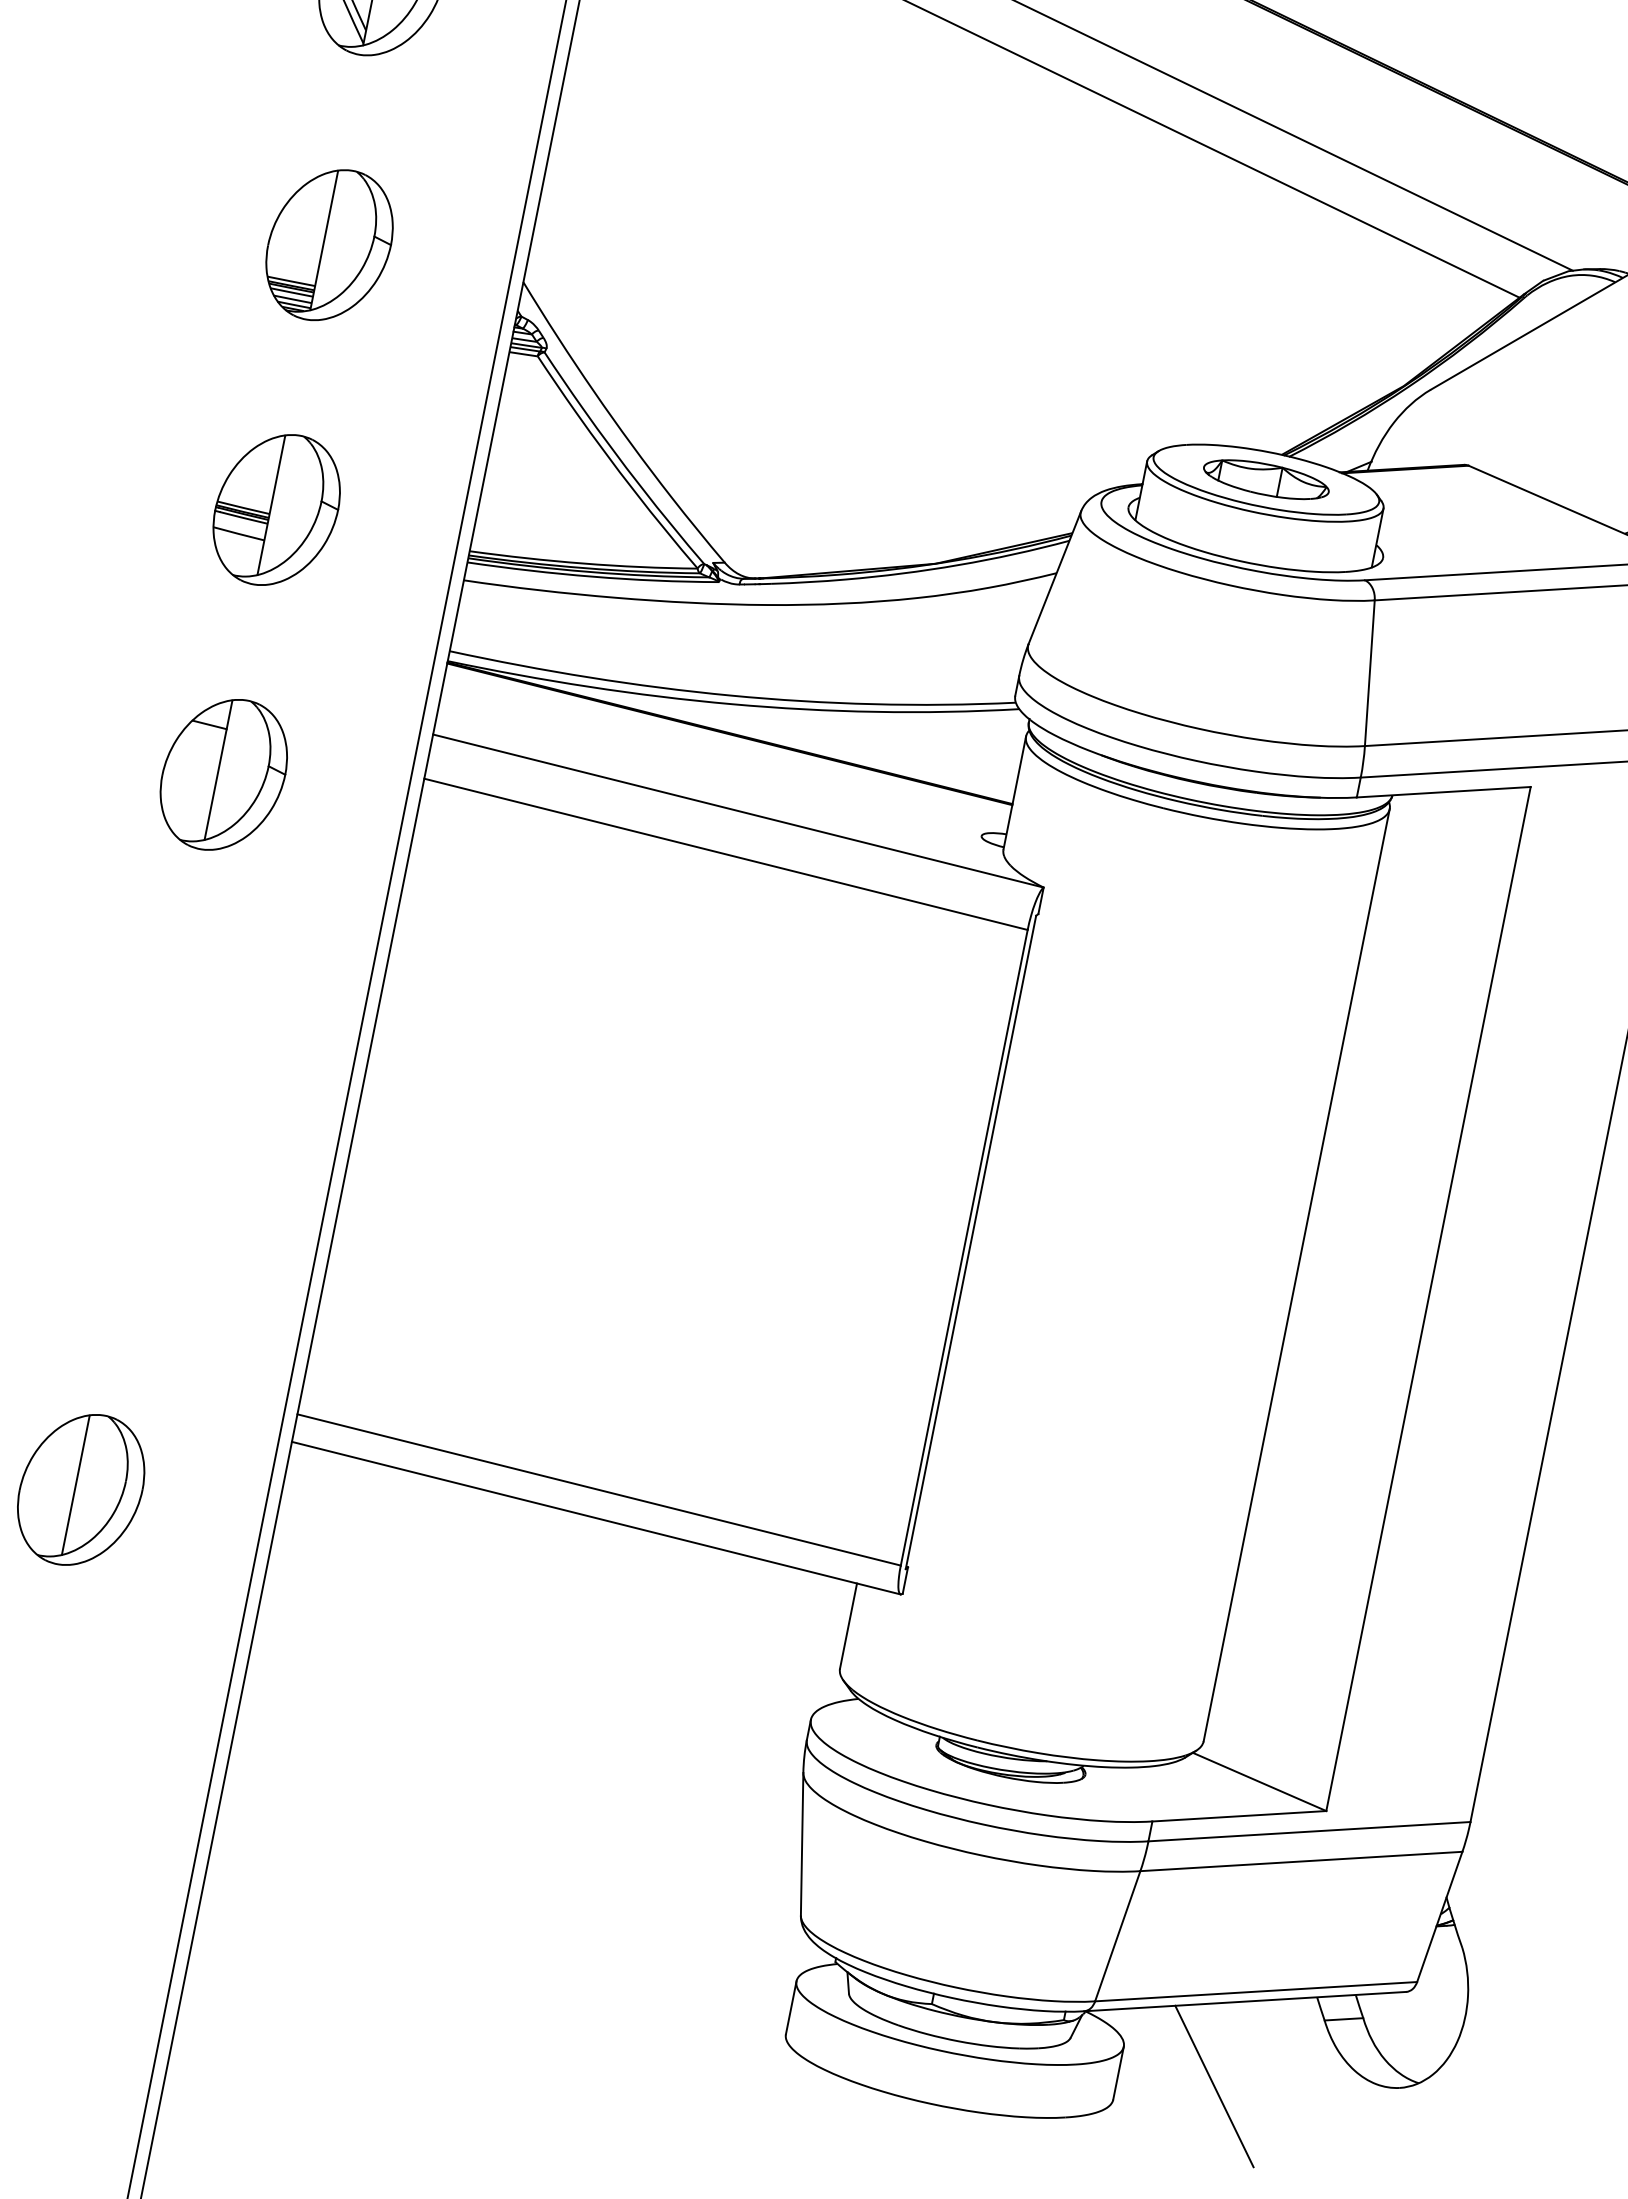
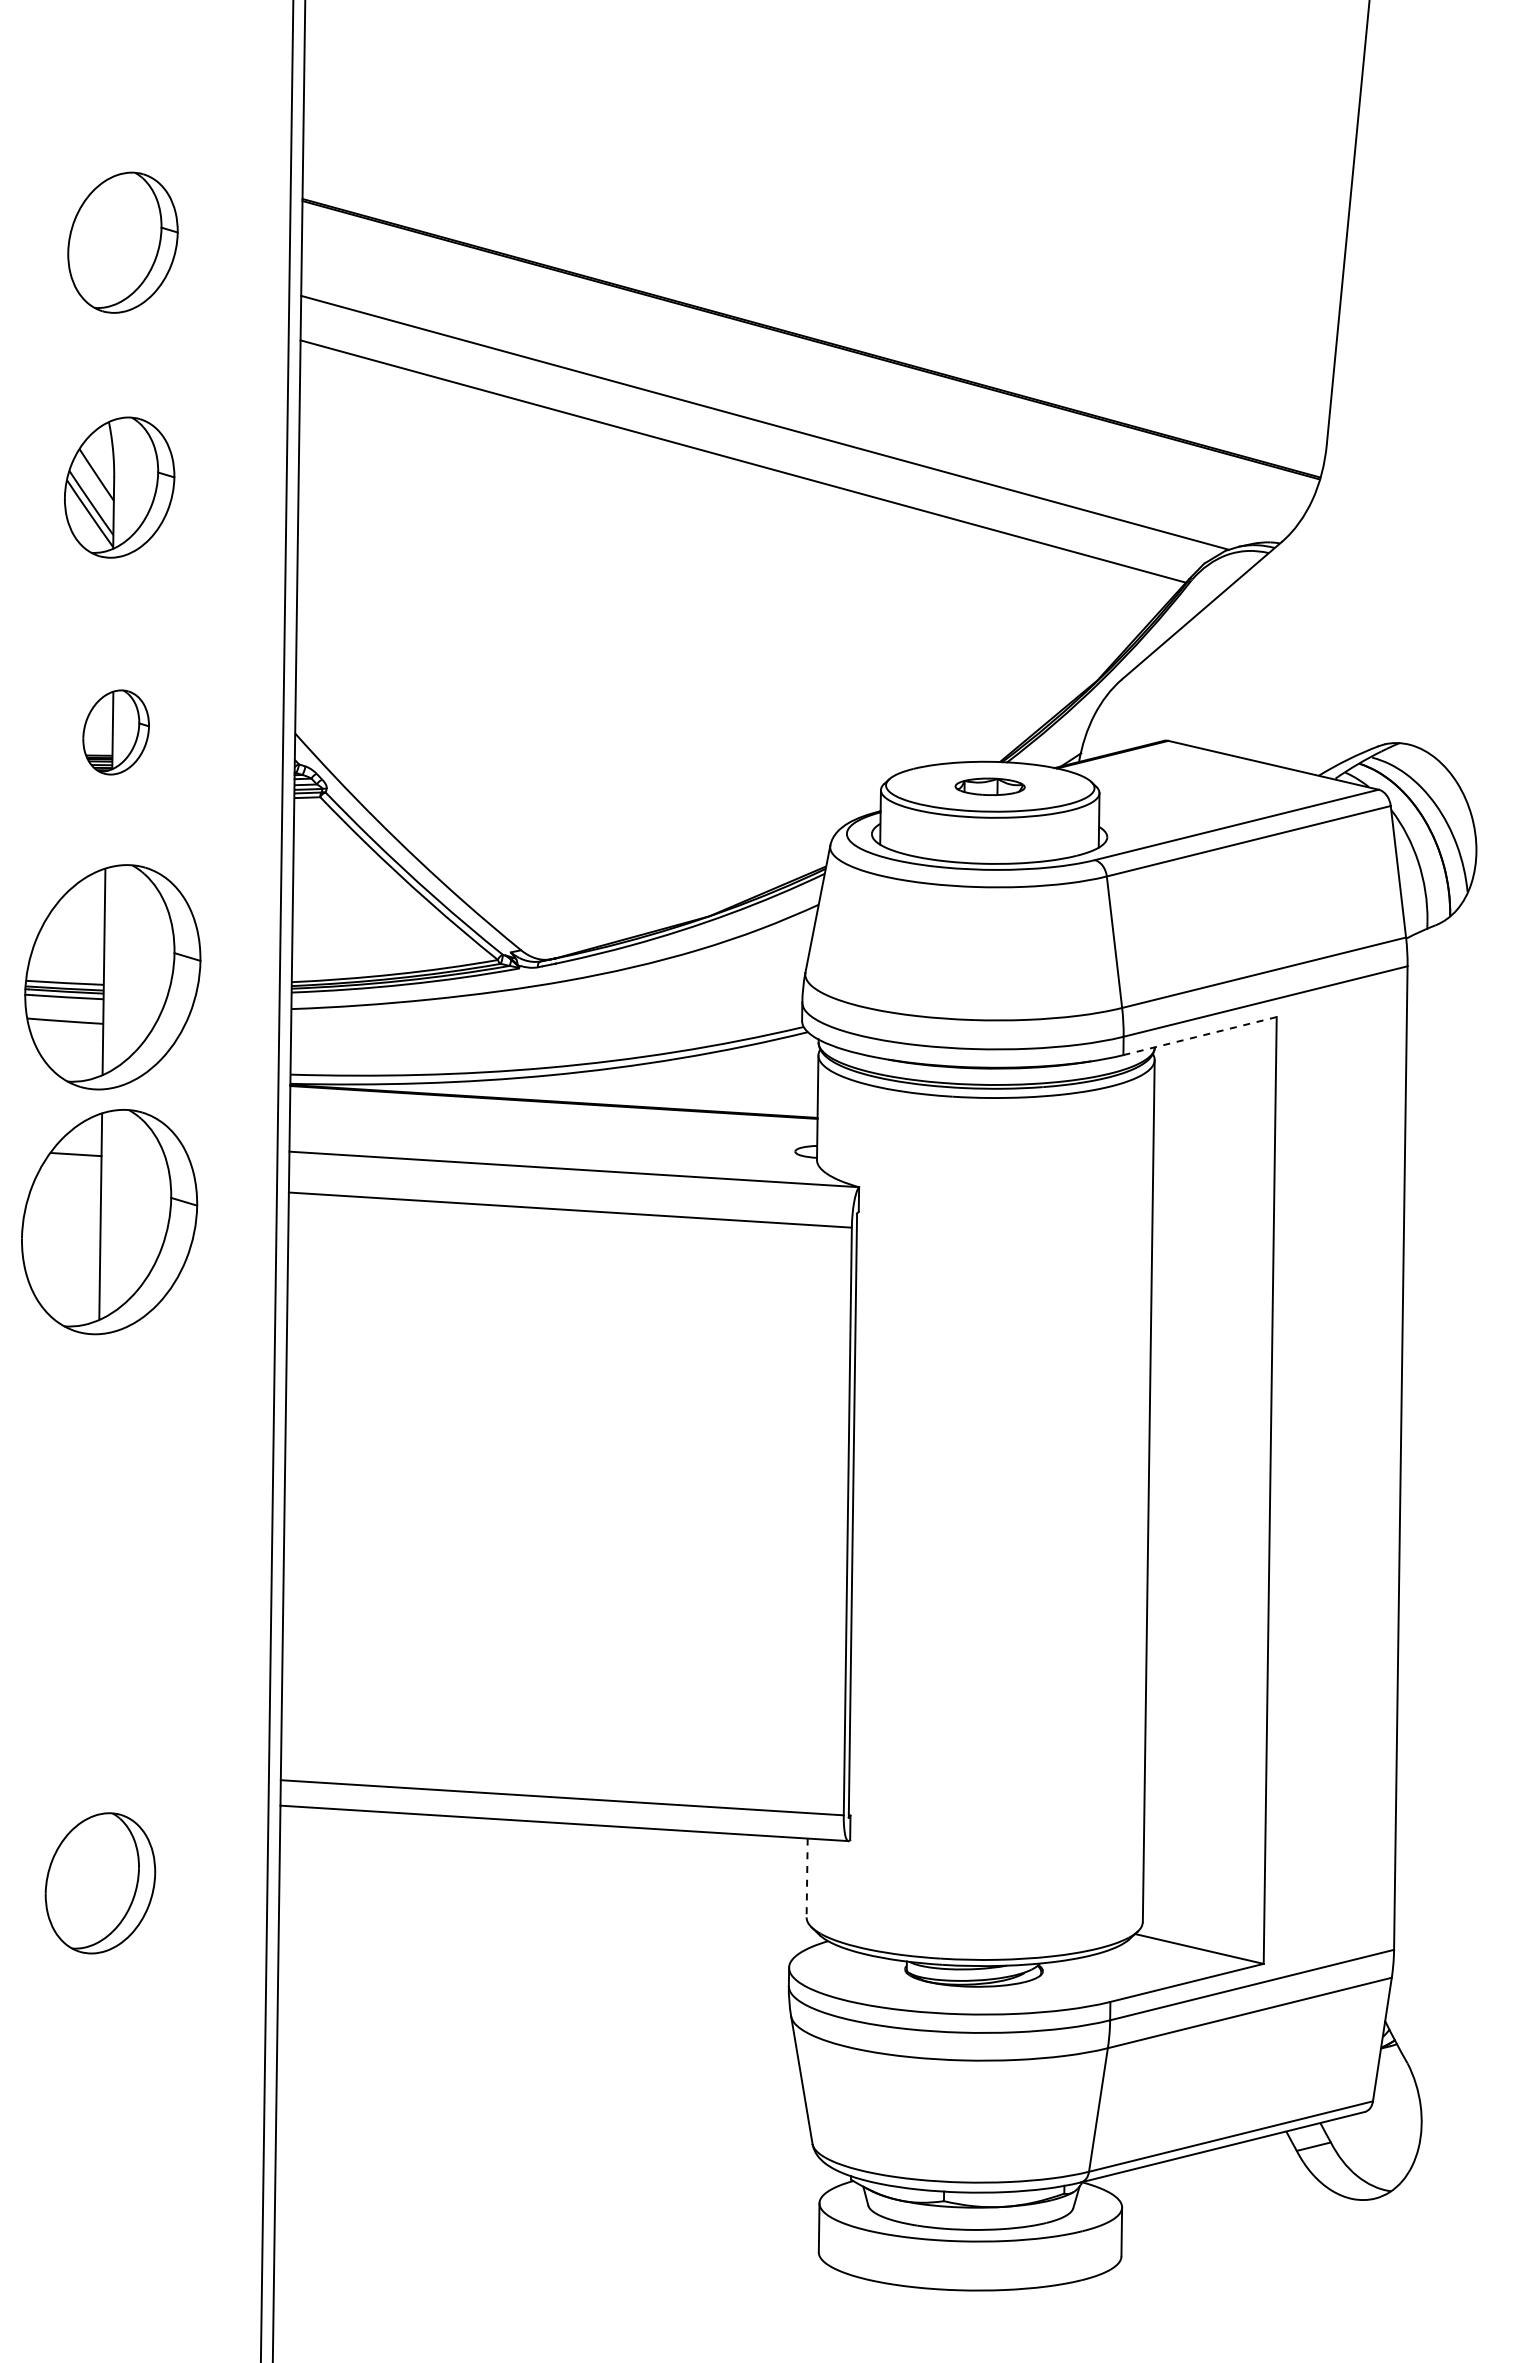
part: (328, 245) -> (115, 732), size x0.6
part: (1265, 479) -> (989, 786), size x0.6
part: (276, 510) -> (112, 977), size x1.6
part: (223, 775) -> (109, 1222), size x1.6
line: (1444, 792) -> (1200, 1036), solid -> dashed
line: (75, 1484) -> (94, 1879), removed
line: (848, 1626) -> (807, 1878), solid -> dashed
line: (1214, 2085) -> (1209, 2227), removed

